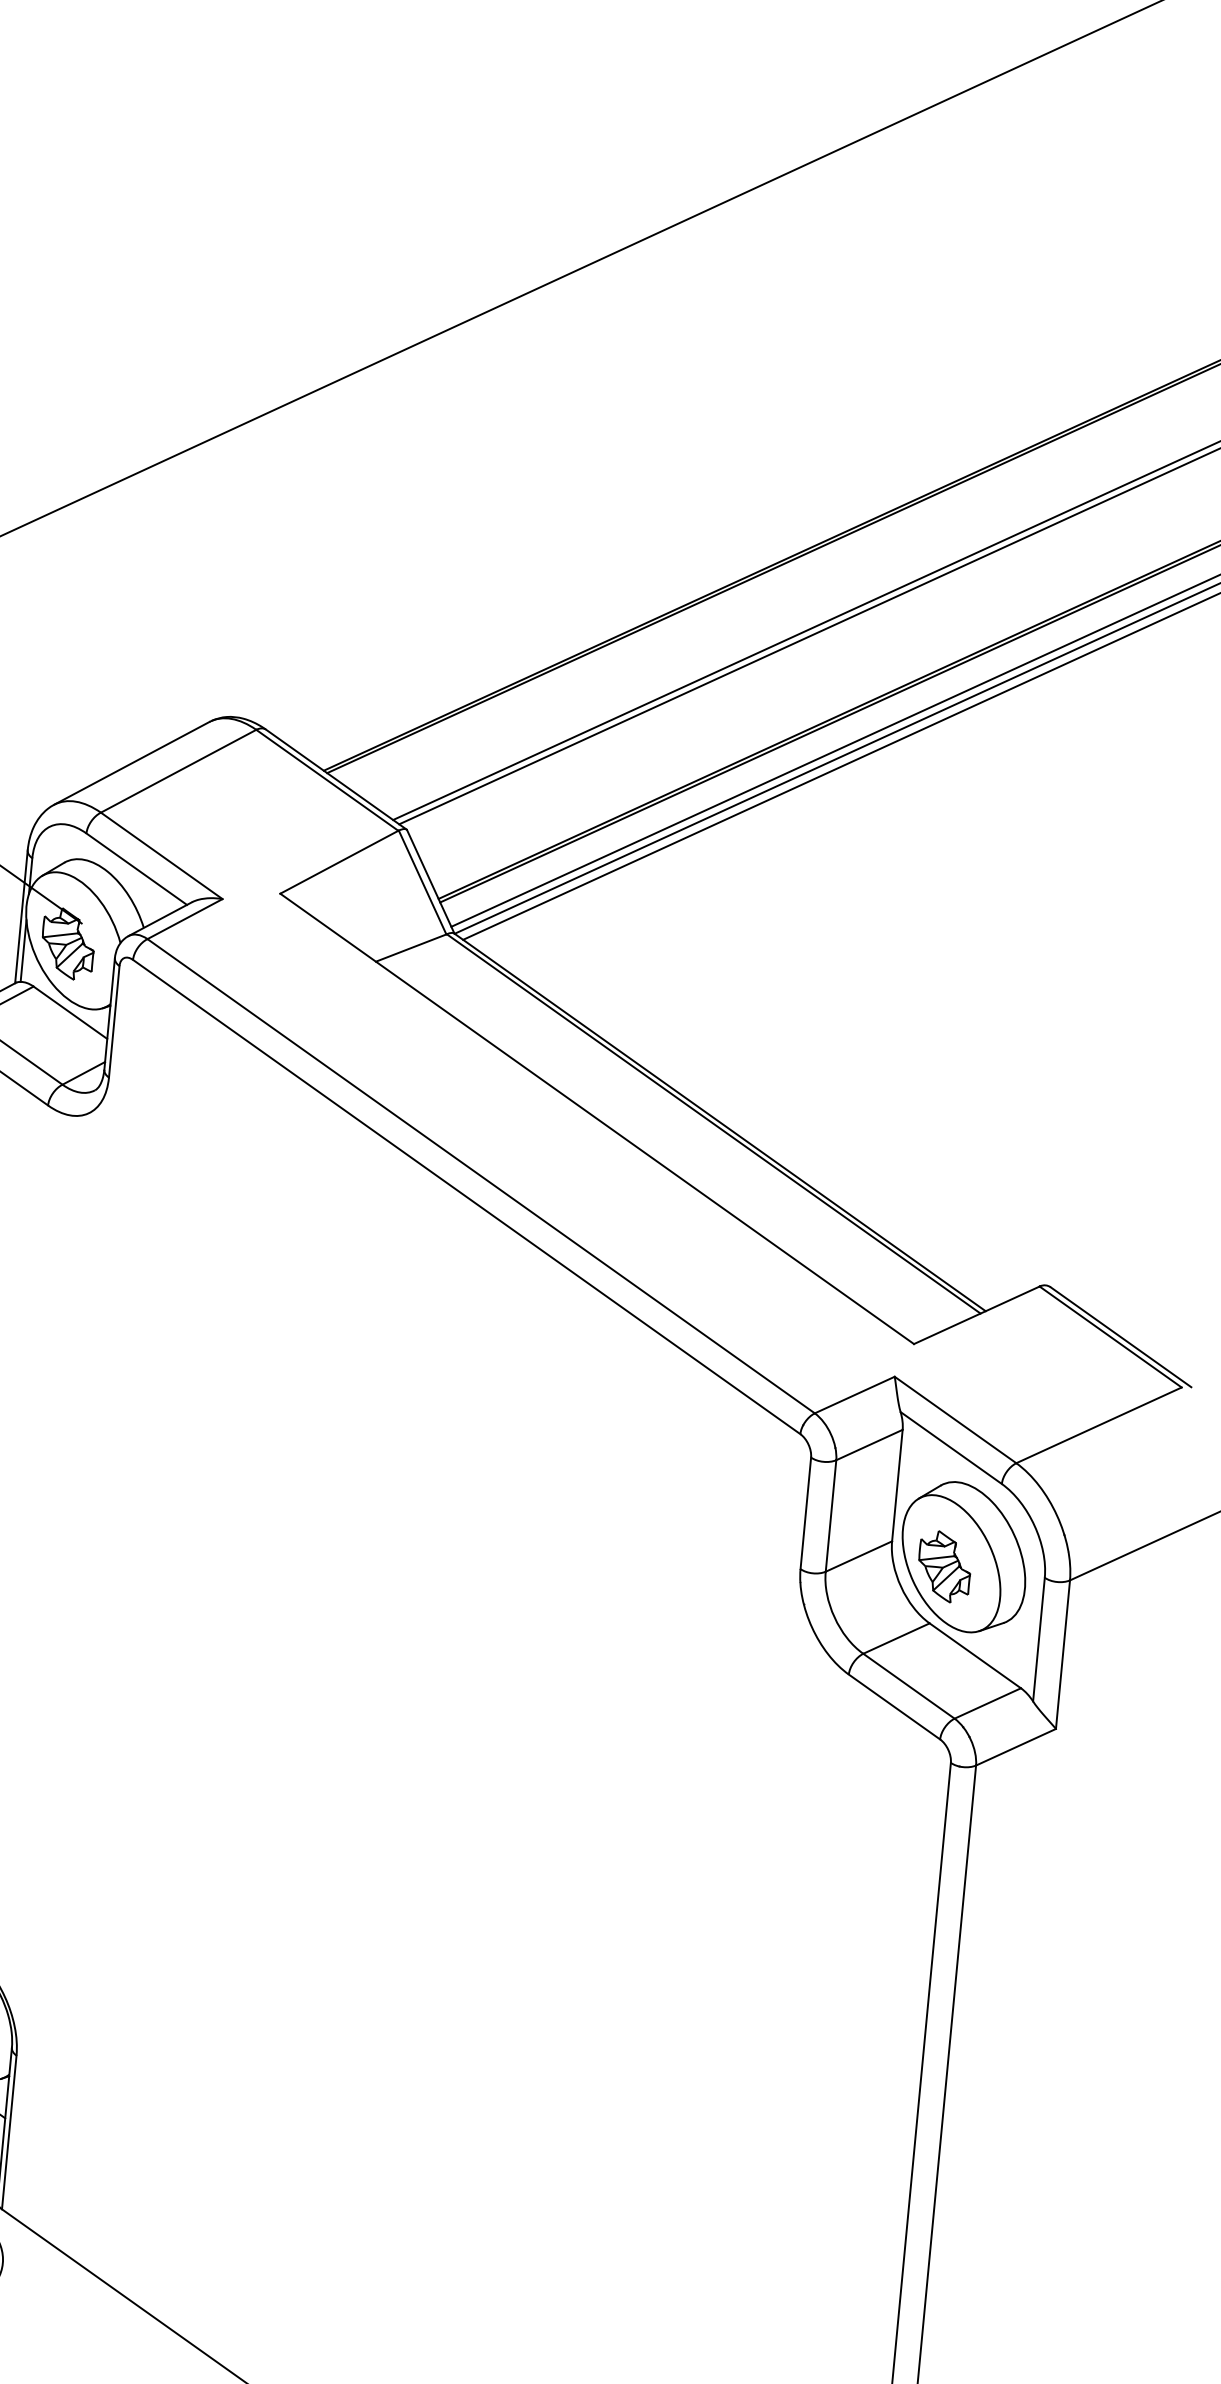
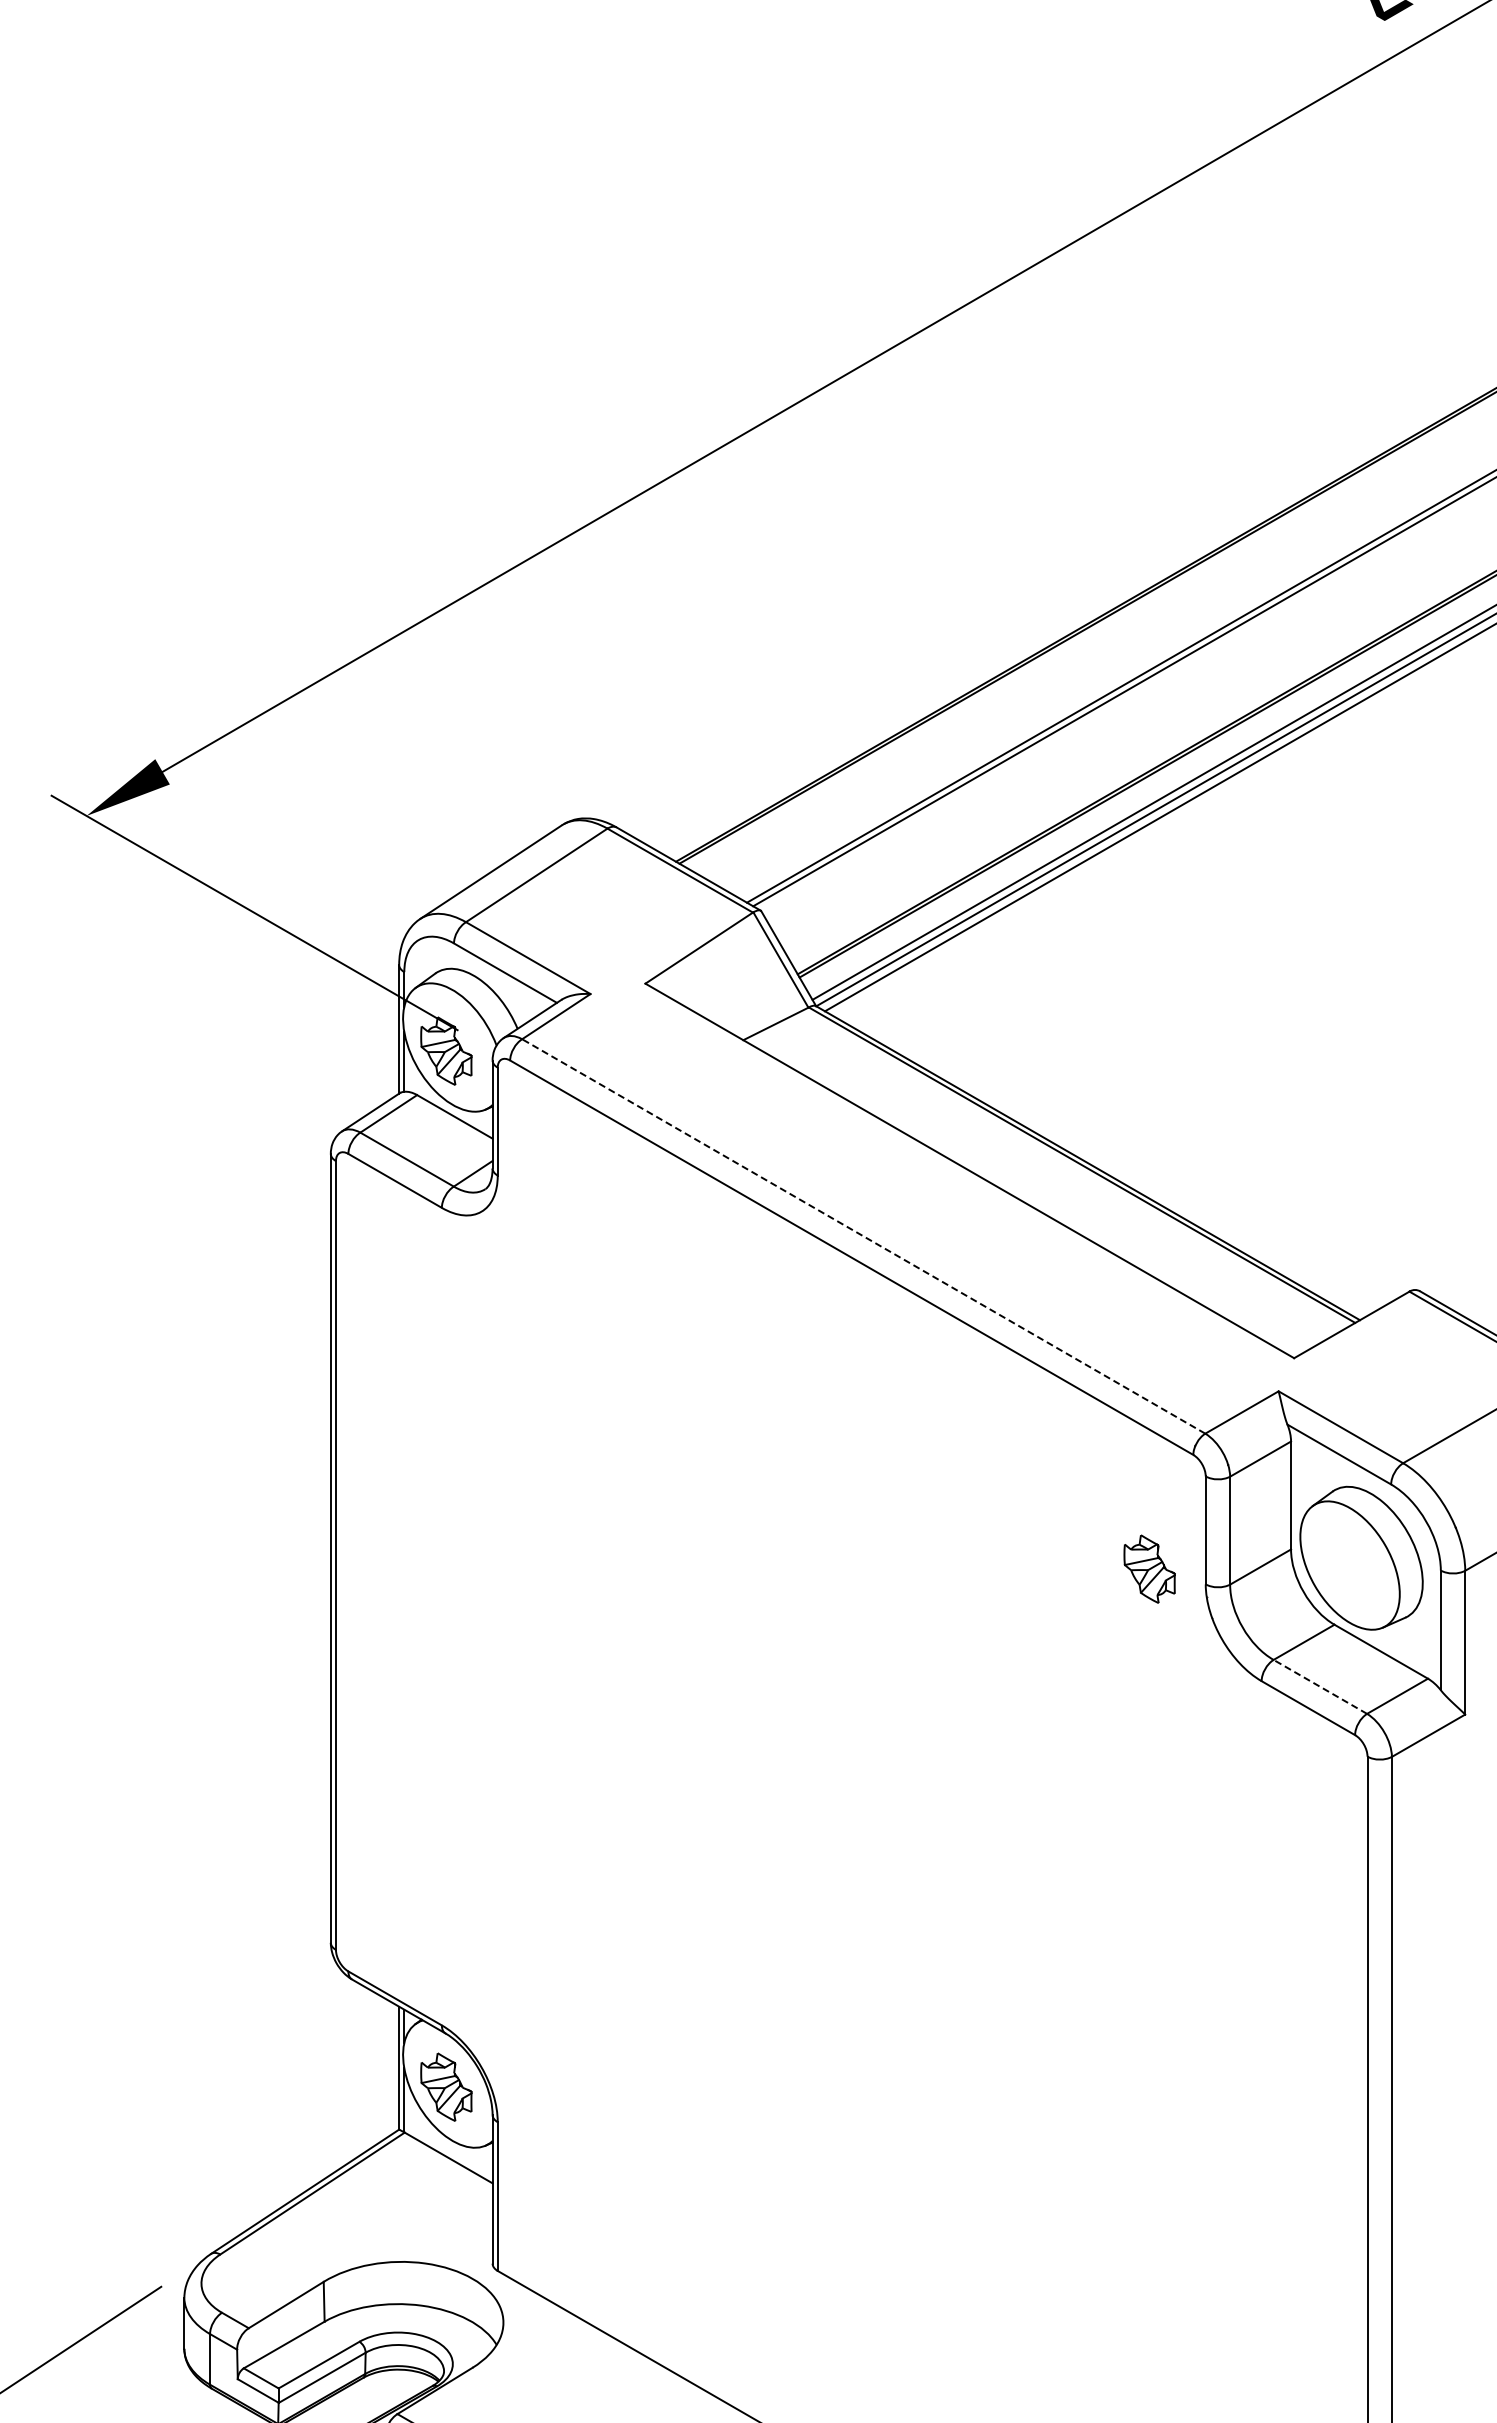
line: (480, 1176) -> (863, 1236), solid -> dashed
part: (944, 1566) -> (1149, 1568), moved
line: (909, 1685) -> (1320, 1686), solid -> dashed

